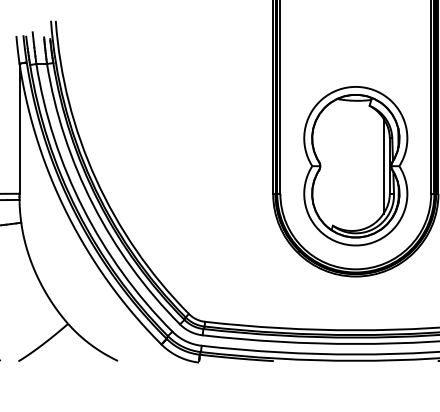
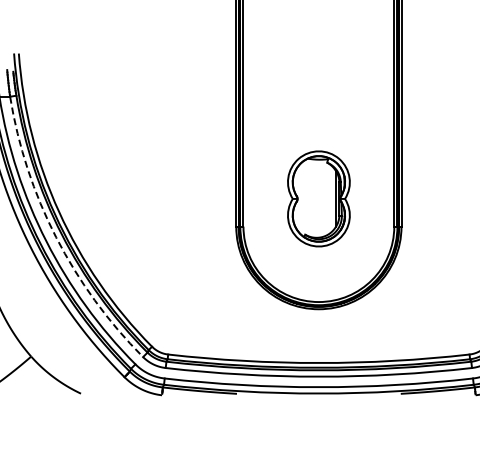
part: (355, 165) -> (318, 198), size x0.6
arc: (93, 204) -> (56, 237), solid -> dashed

